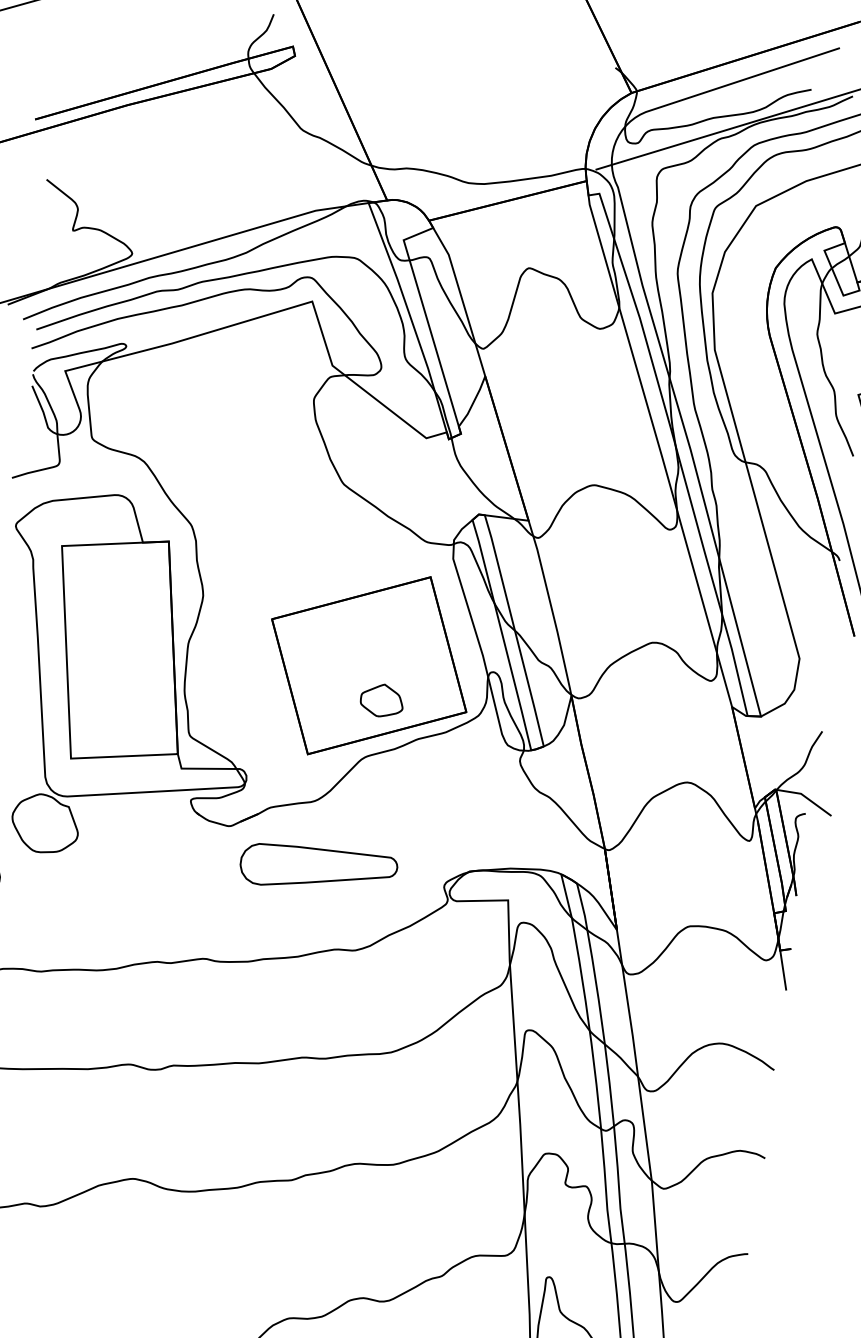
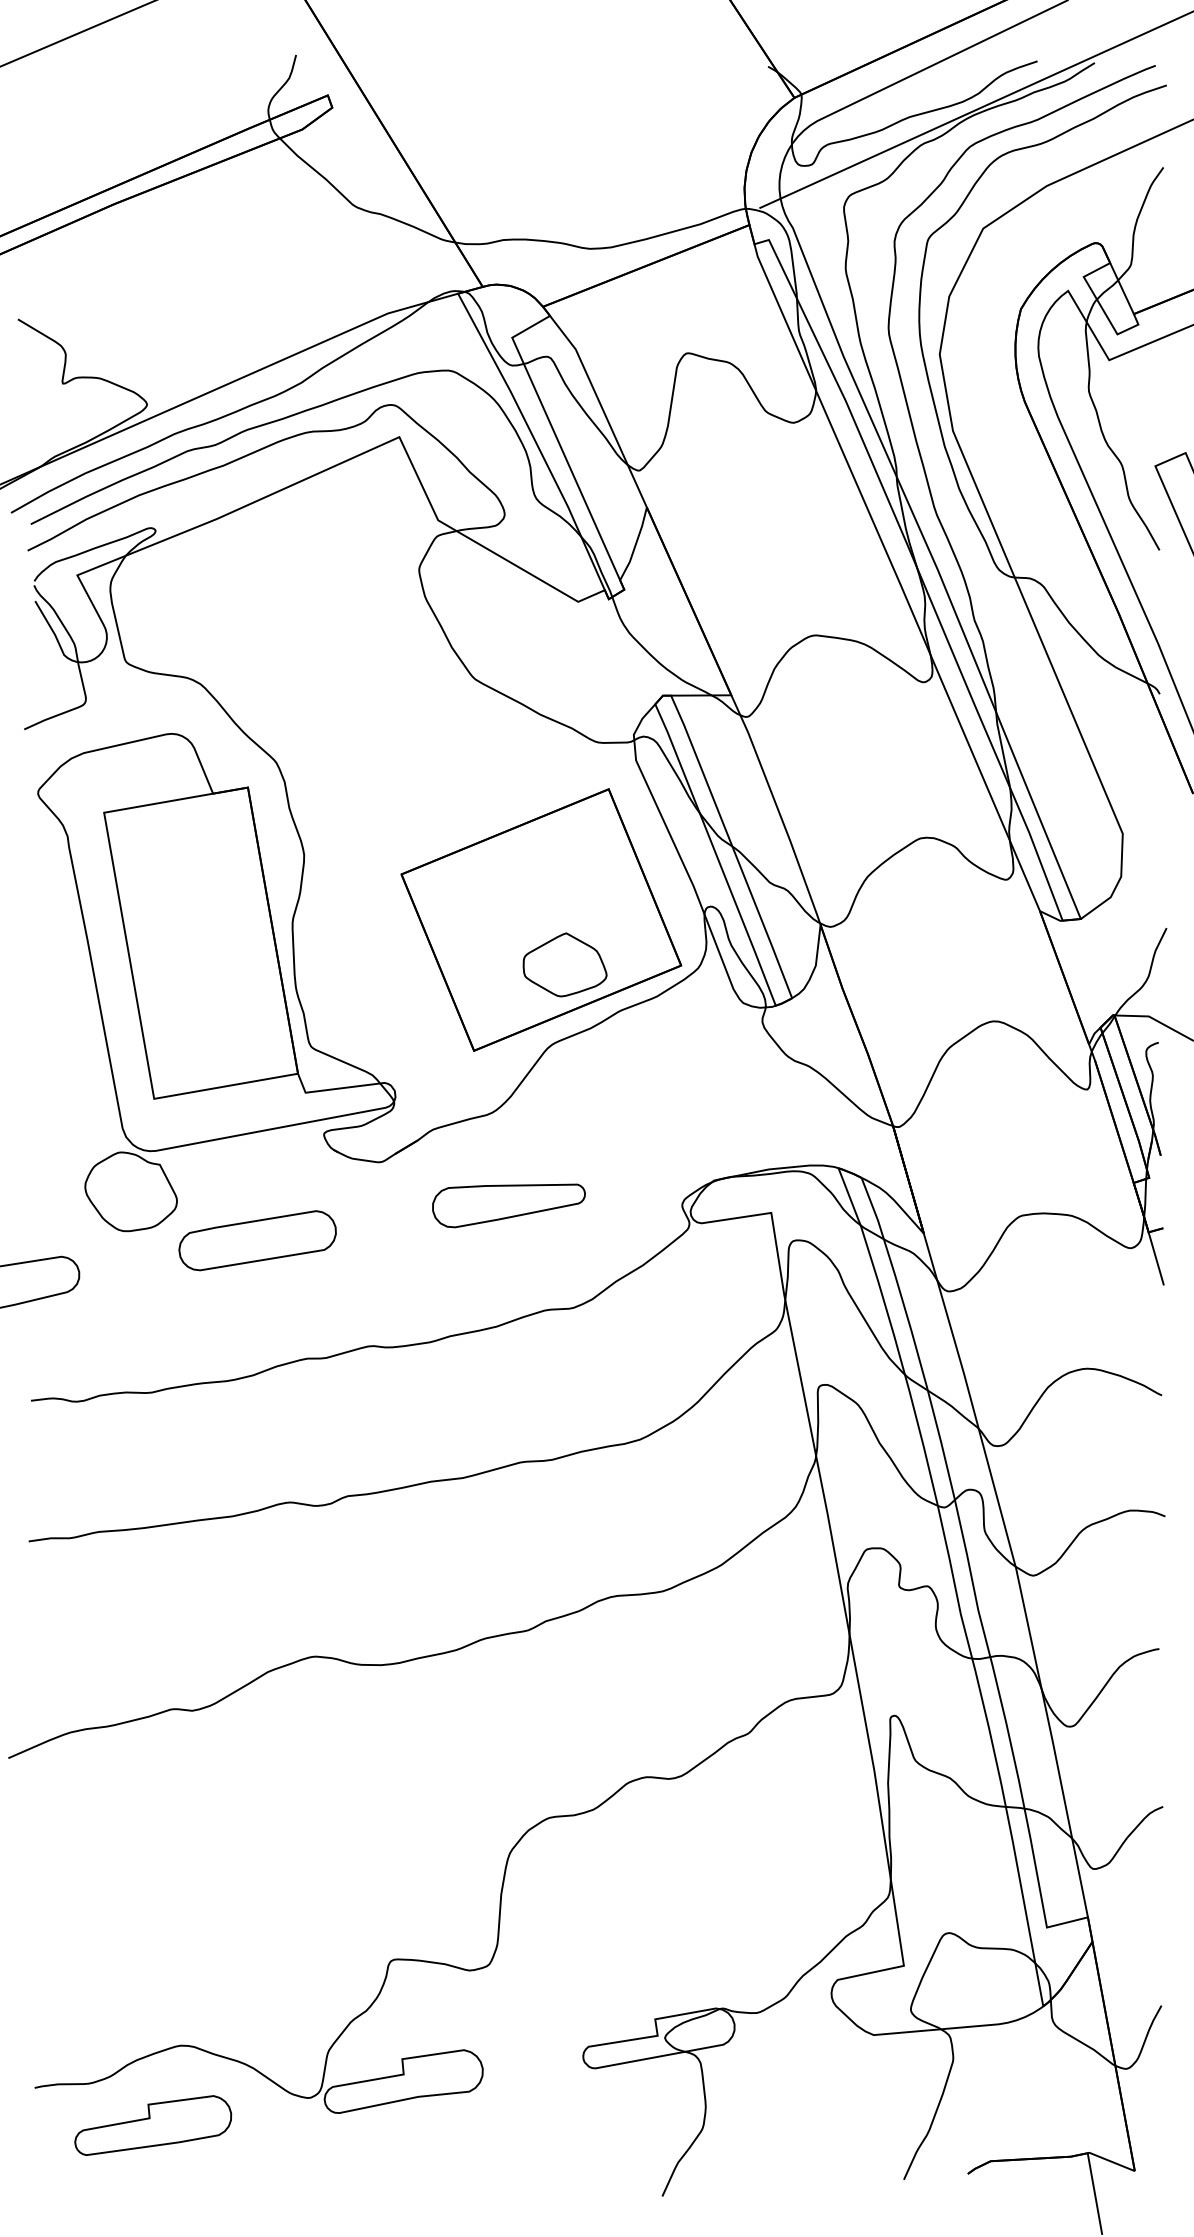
part: (381, 700) -> (564, 964), size x1.43
part: (318, 869) -> (508, 1205), size x0.71
part: (132, 871) -> (257, 1240), added

